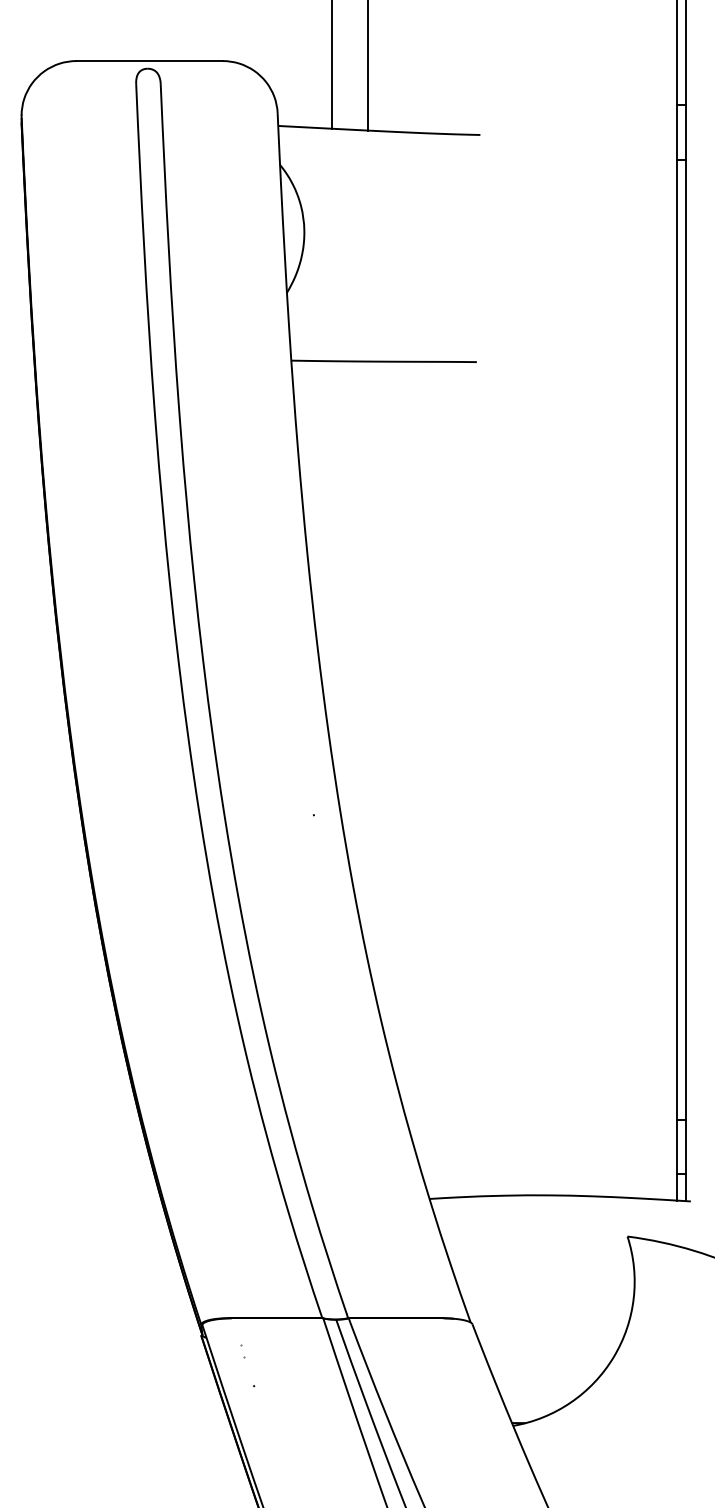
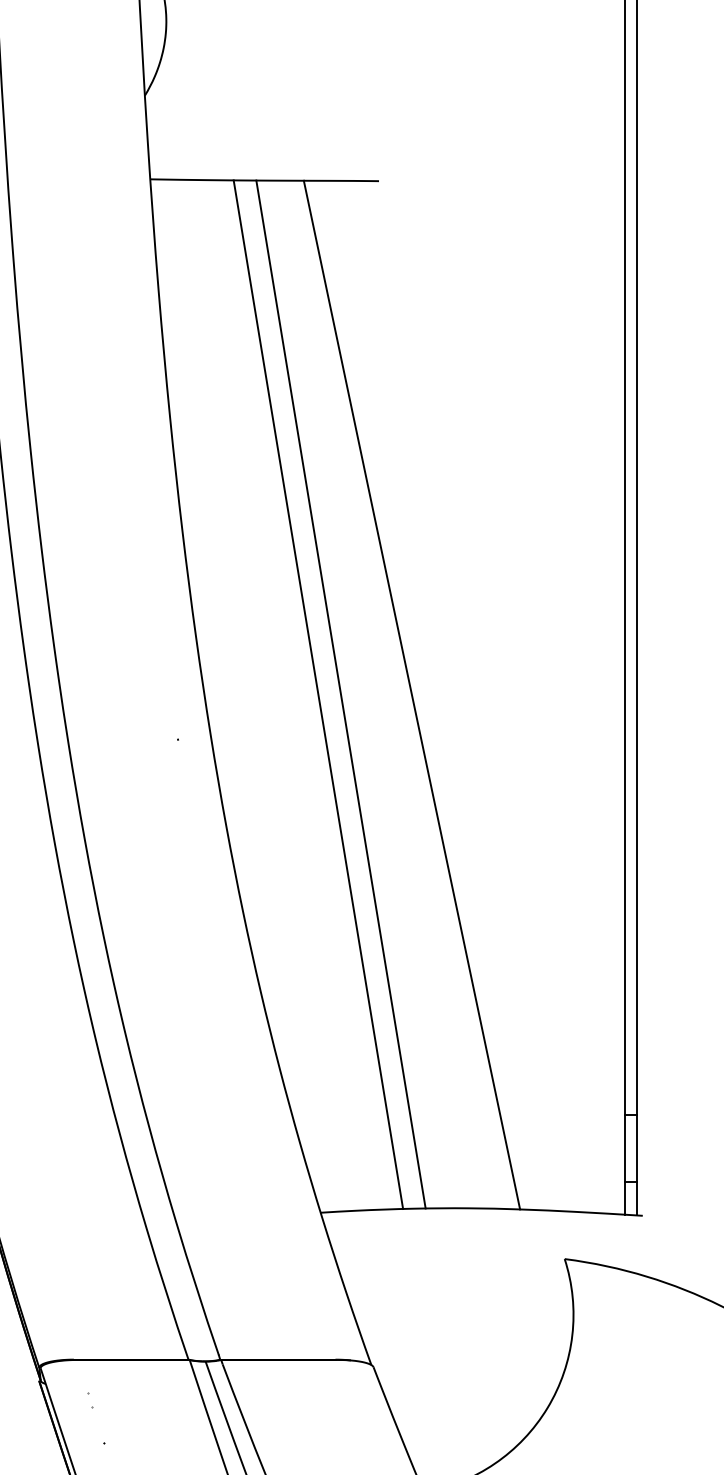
line: (427, 778) -> (318, 694), added
line: (445, 778) -> (340, 694), added
line: (503, 778) -> (411, 694), added

